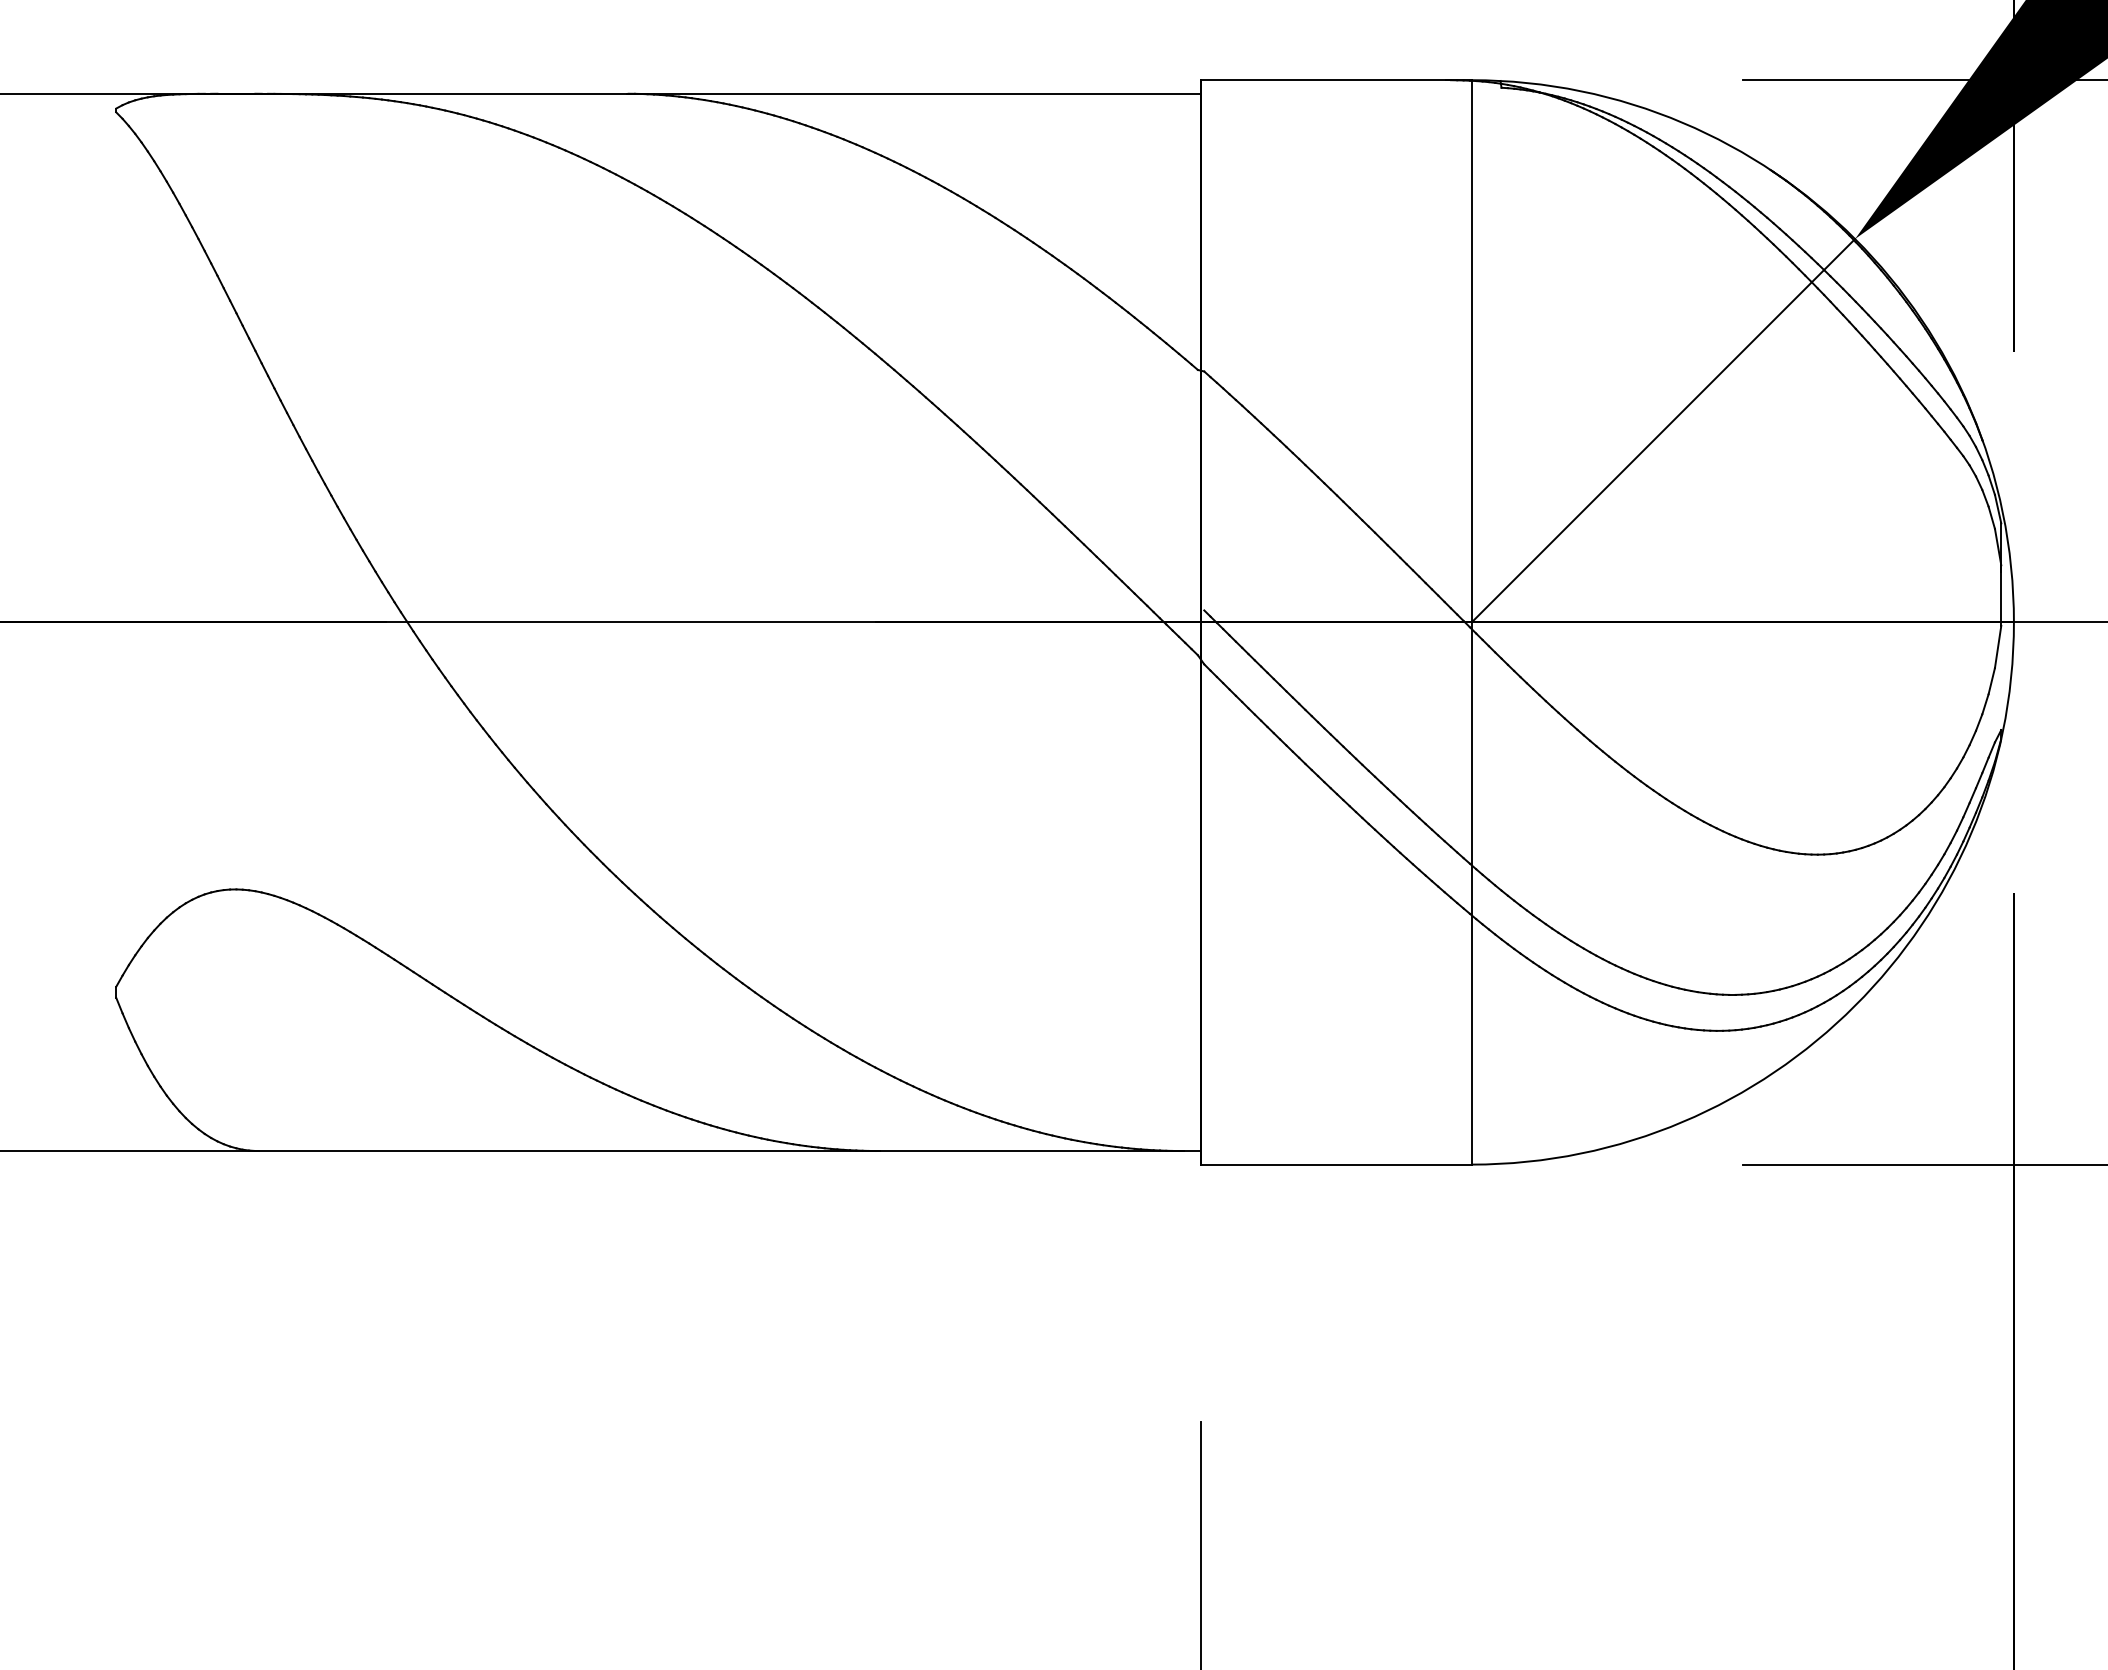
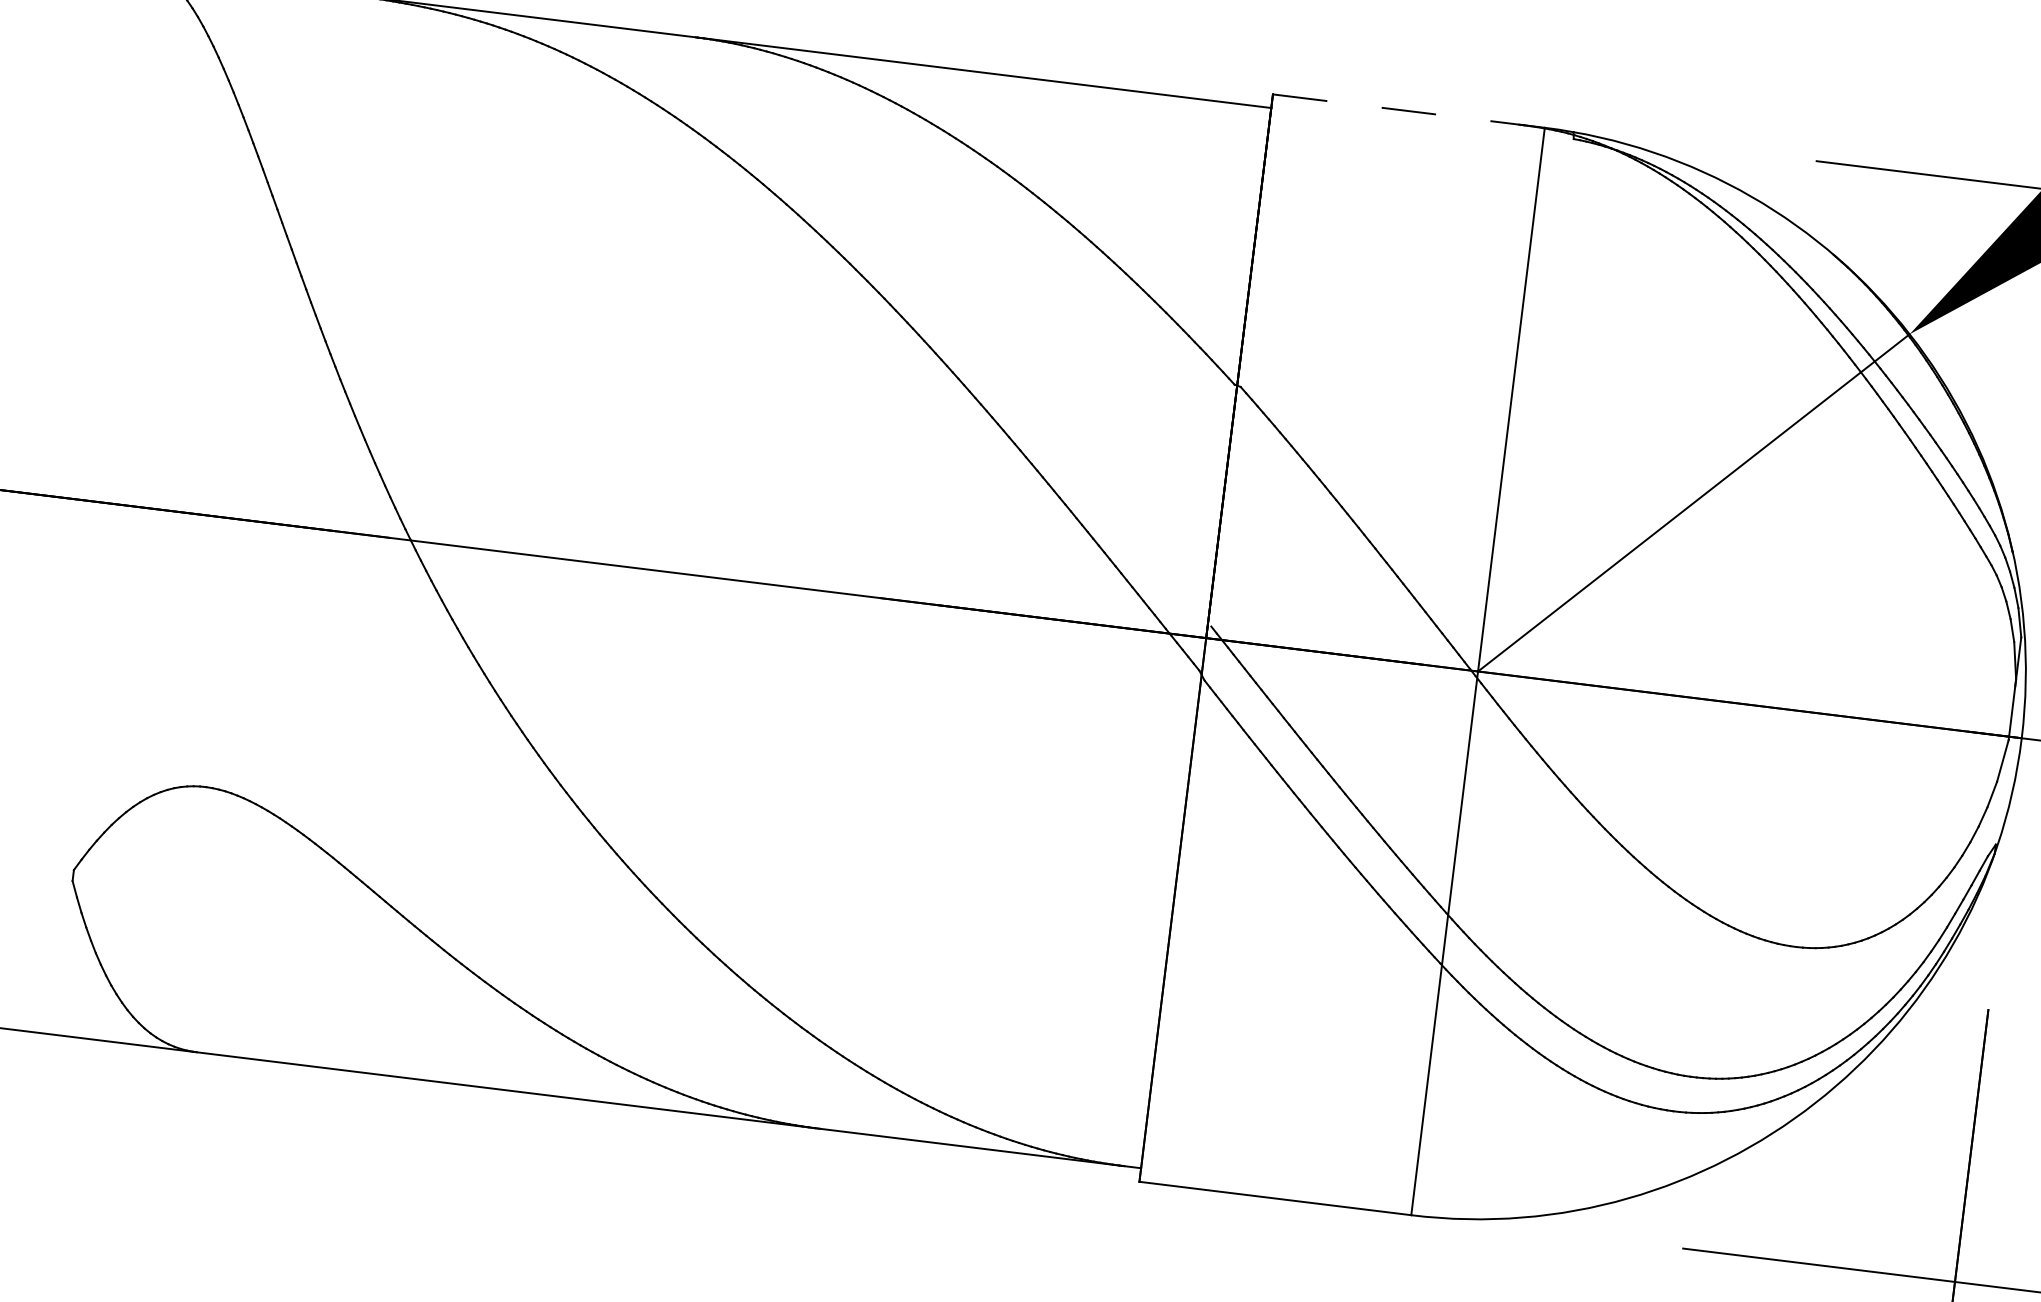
line: (1336, 80) -> (1409, 111), solid -> dashed

